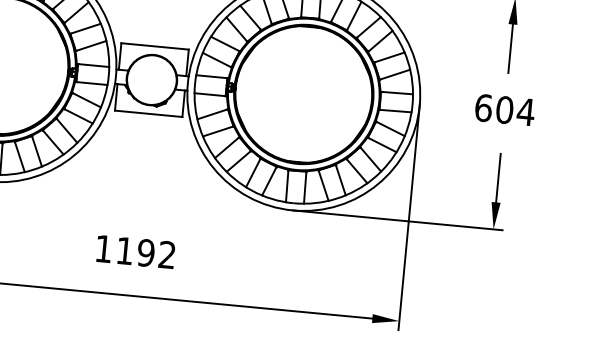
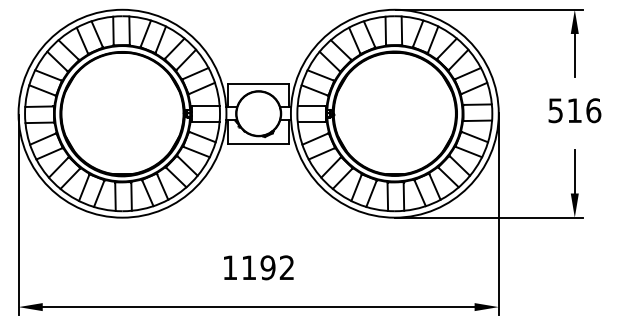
text: (504, 109) -> (574, 110), 604 -> 516

